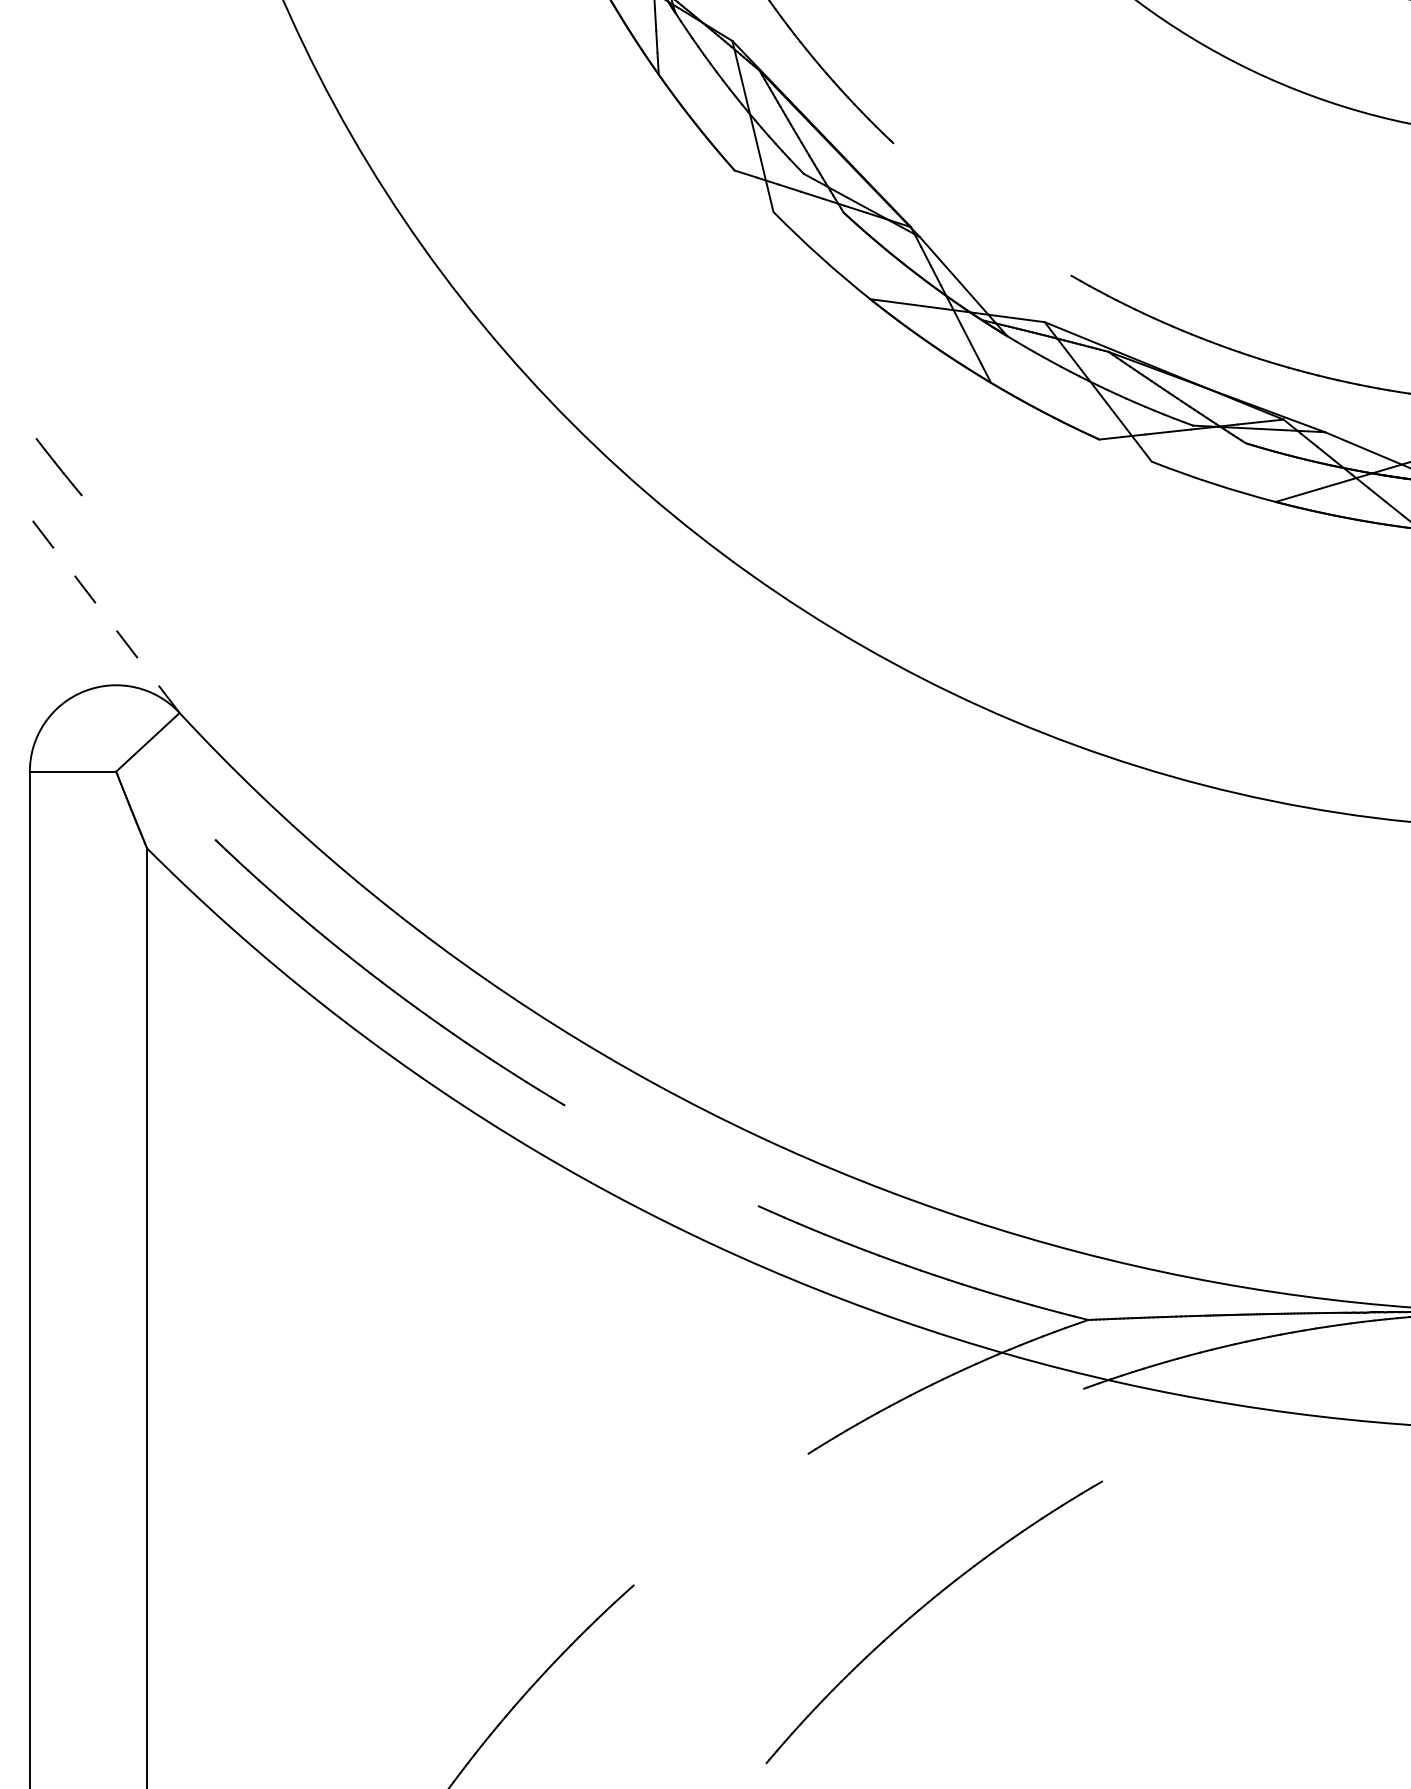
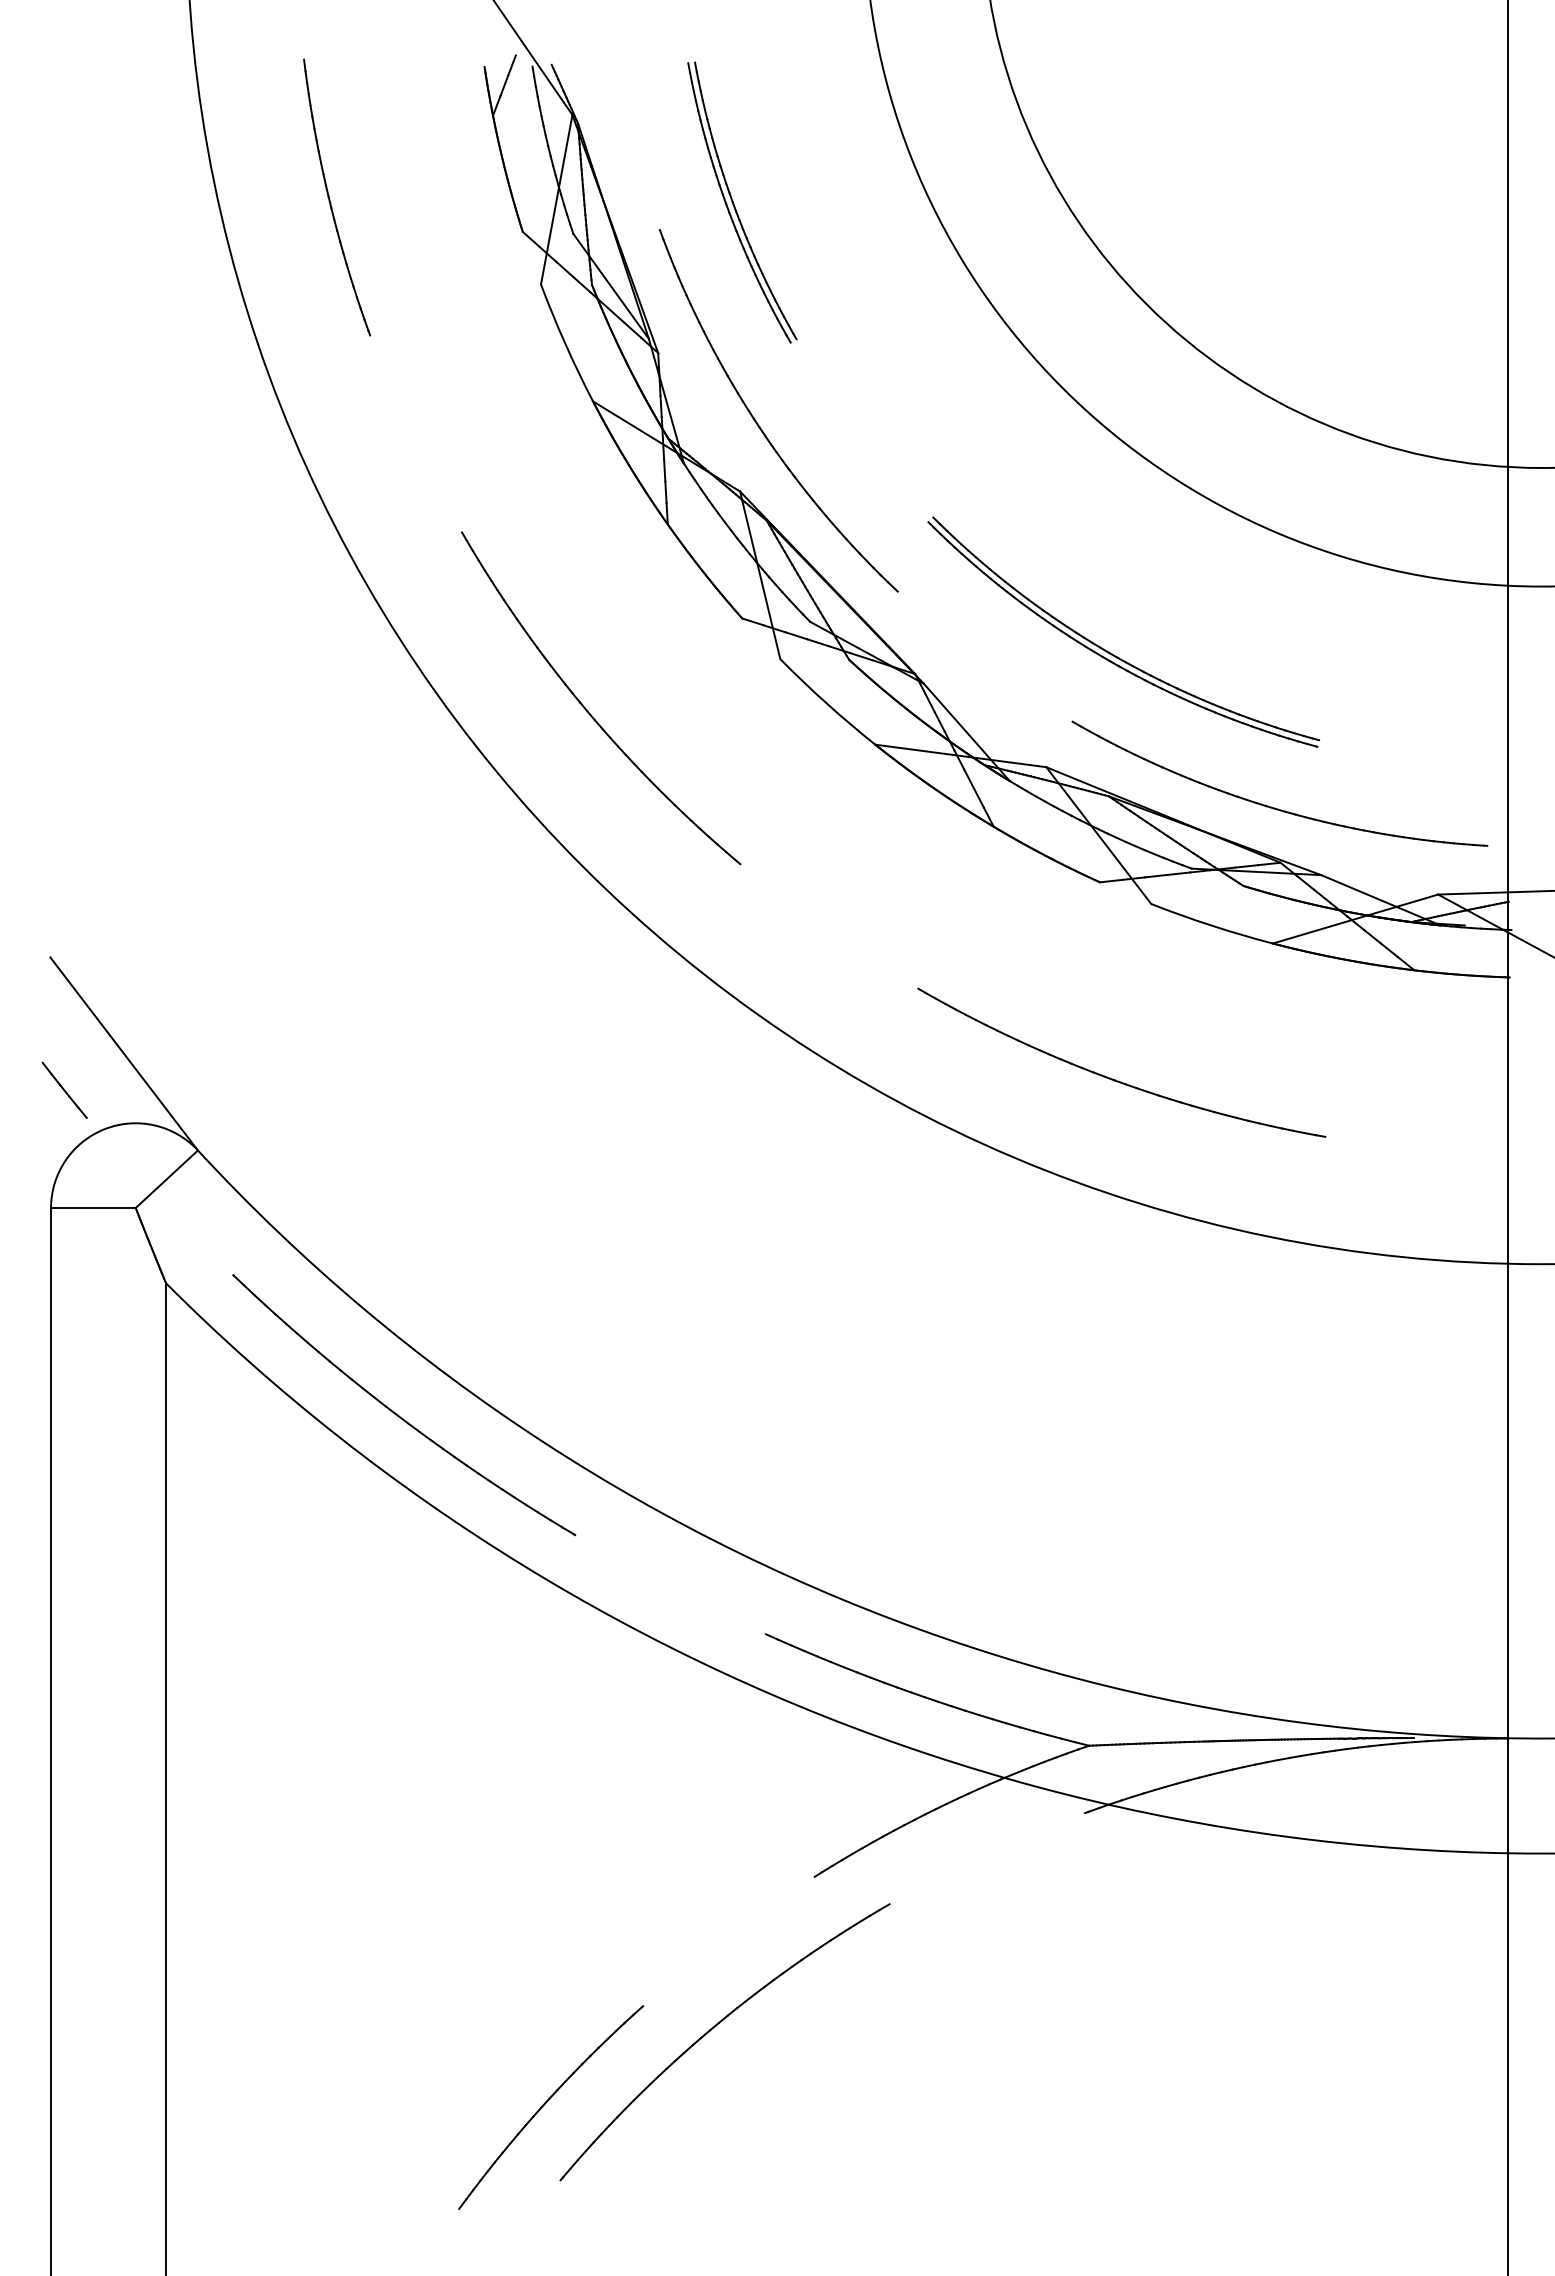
part: (1109, 204) -> (1109, 651), added
part: (577, 264) -> (588, 710), added
line: (58, 466) -> (64, 1089), moved
line: (104, 614) -> (124, 1053), dashed -> solid
part: (1115, 640) -> (1115, 1079), added
part: (924, 1607) -> (715, 2027), moved

